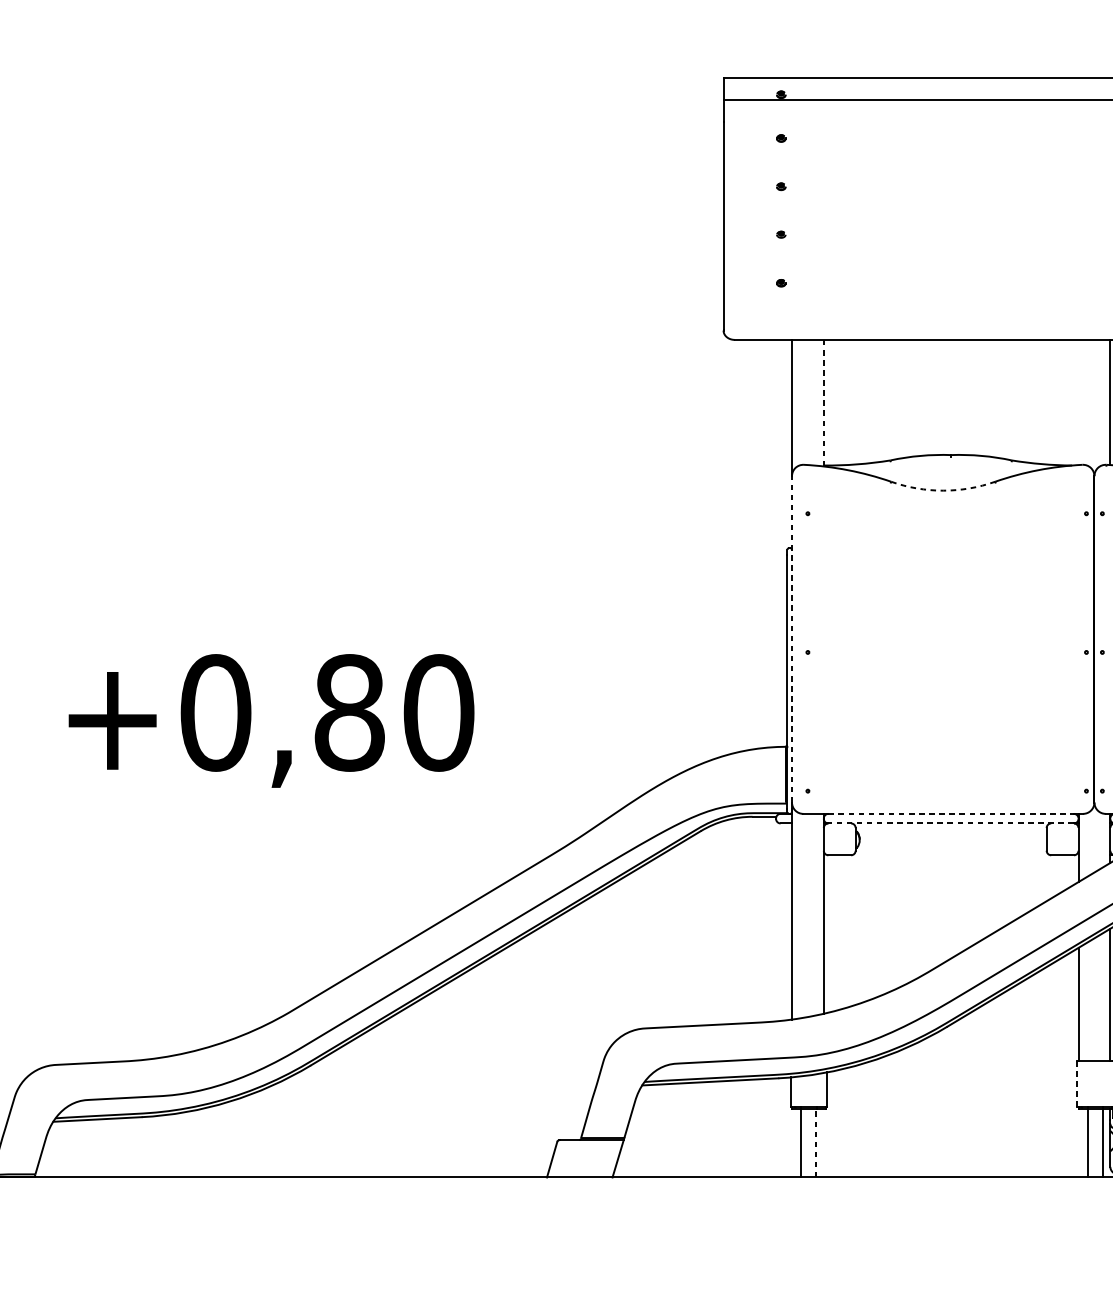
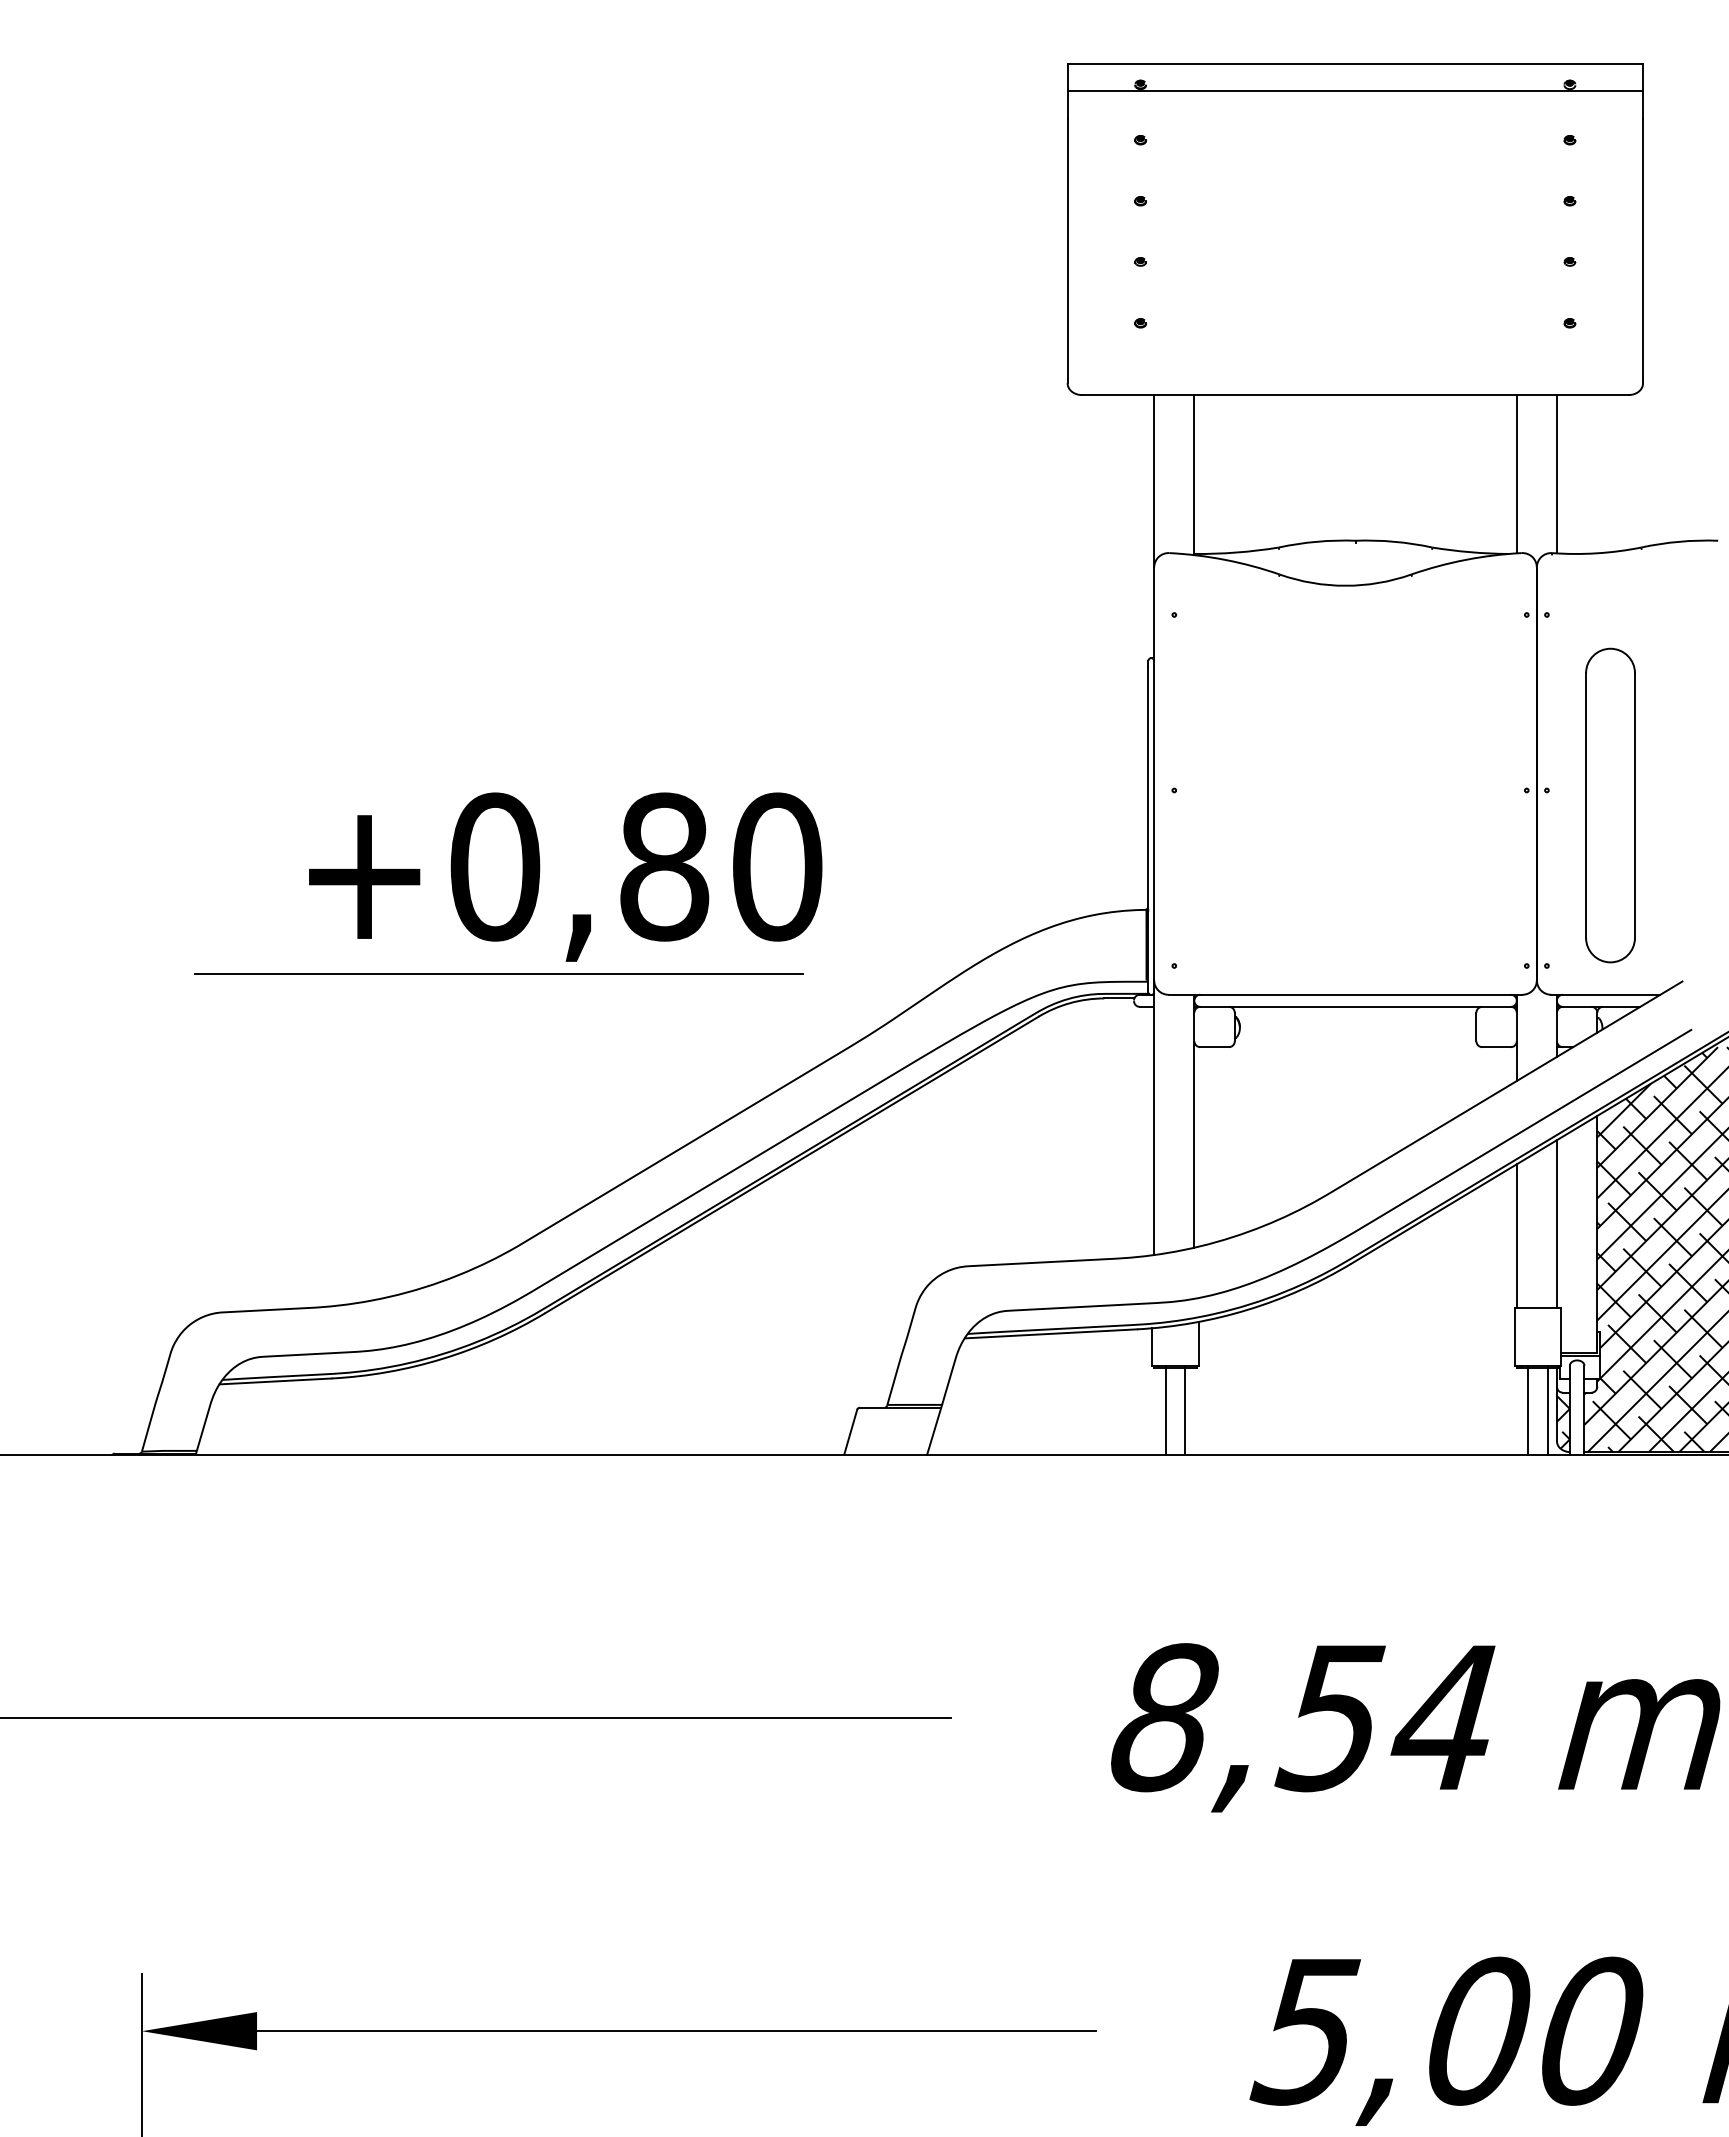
line: (1078, 402) -> (1516, 474), added
line: (823, 403) -> (1194, 475), dashed -> solid
arc: (943, 490) -> (1345, 585), dashed -> solid
line: (792, 639) -> (1154, 773), dashed -> solid
text: (271, 720) -> (565, 876), moved
line: (274, 797) -> (499, 974), added
line: (951, 813) -> (1356, 994), dashed -> solid
line: (951, 823) -> (1355, 1006), dashed -> solid
line: (1077, 1083) -> (1515, 1336), dashed -> solid
line: (816, 1143) -> (1185, 1411), dashed -> solid

